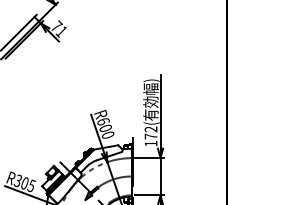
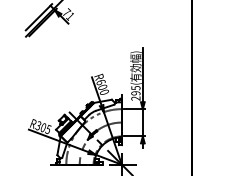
text: (150, 136) -> (135, 93), 172( -> 295(

